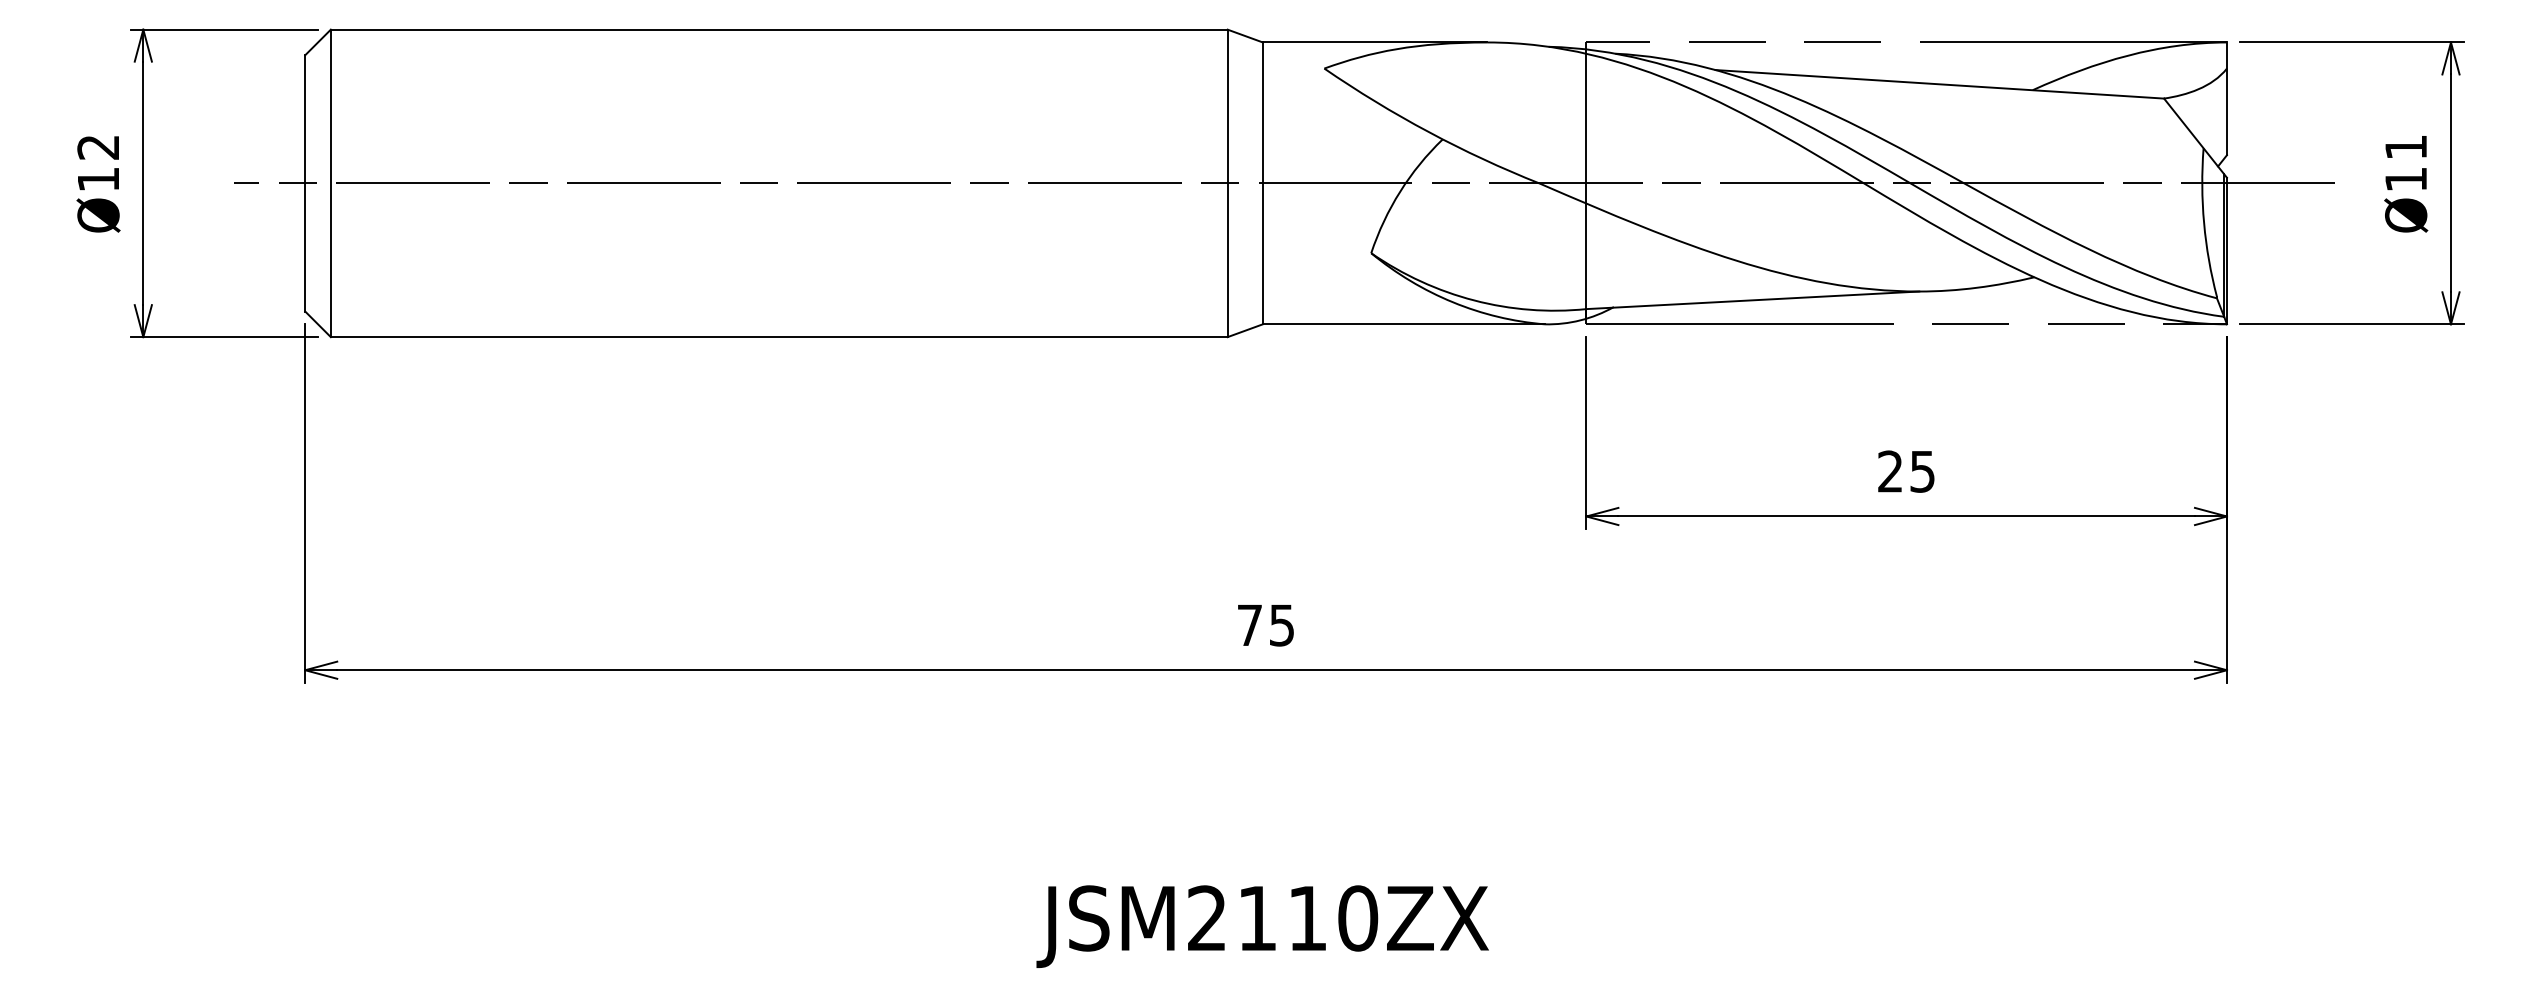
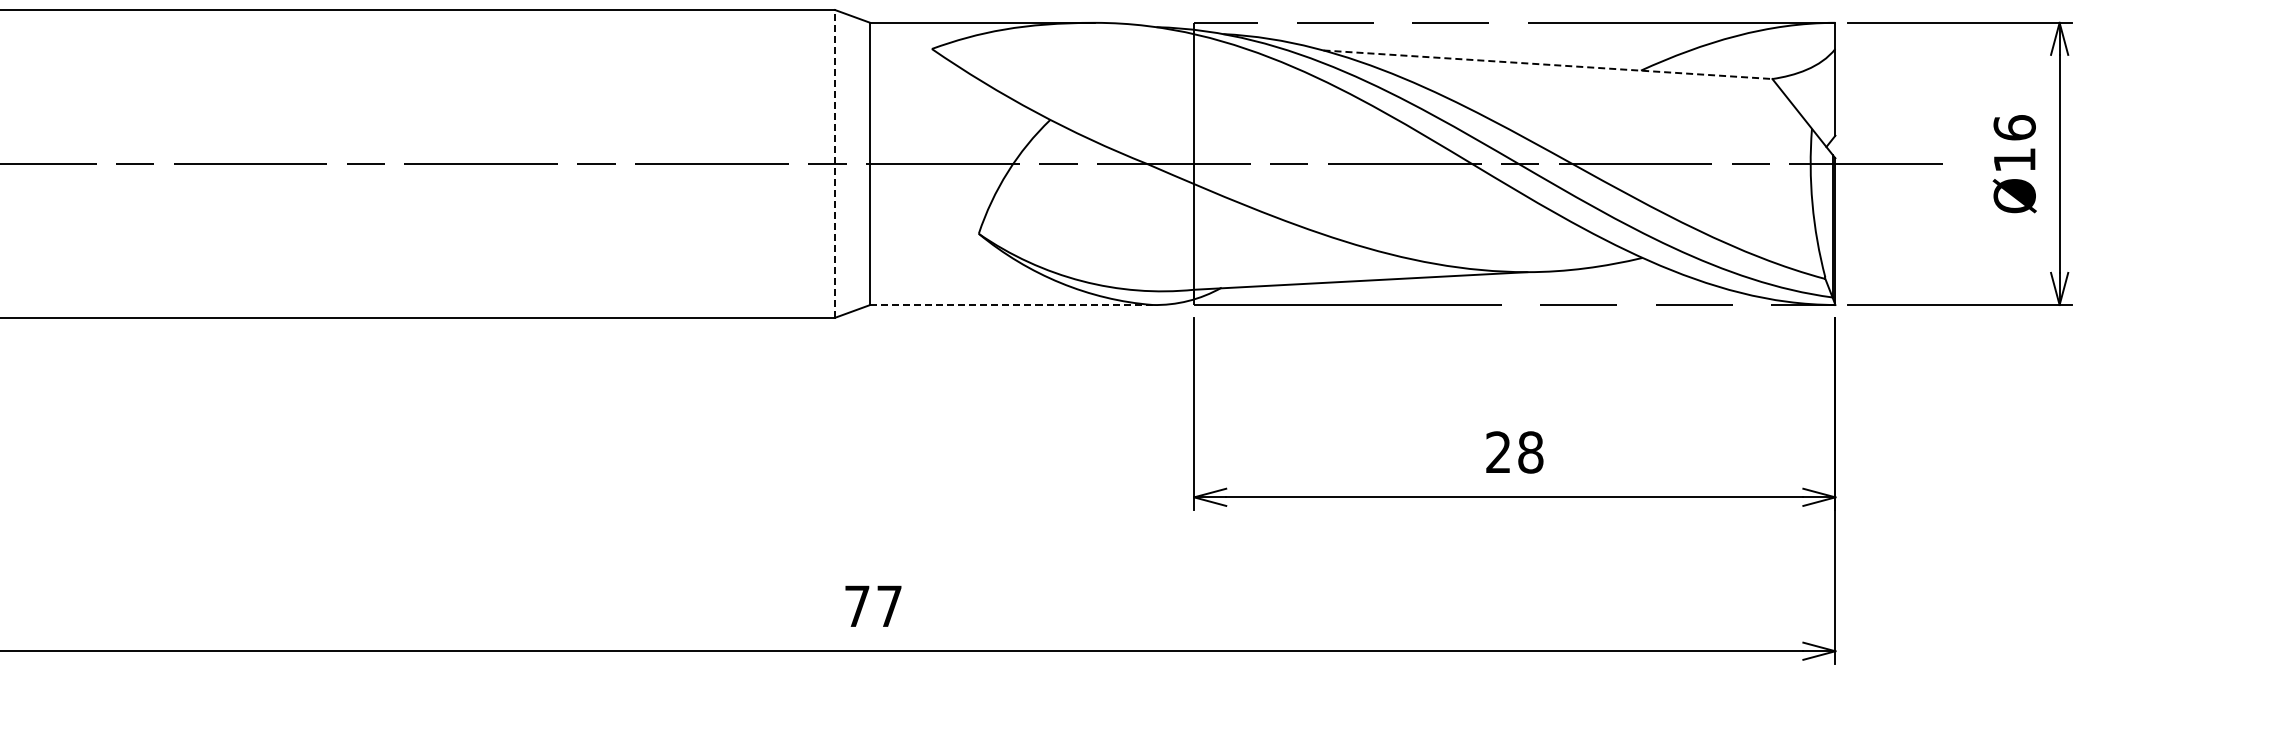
line: (1939, 84) -> (1547, 64), solid -> dashed
text: (2406, 146) -> (2015, 126), Ø11 -> Ø16
line: (1227, 183) -> (834, 164), solid -> dashed
line: (1403, 324) -> (1011, 305), solid -> dashed
text: (1922, 471) -> (1530, 452), 25 -> 28
text: (1281, 625) -> (888, 606), 75 -> 77

